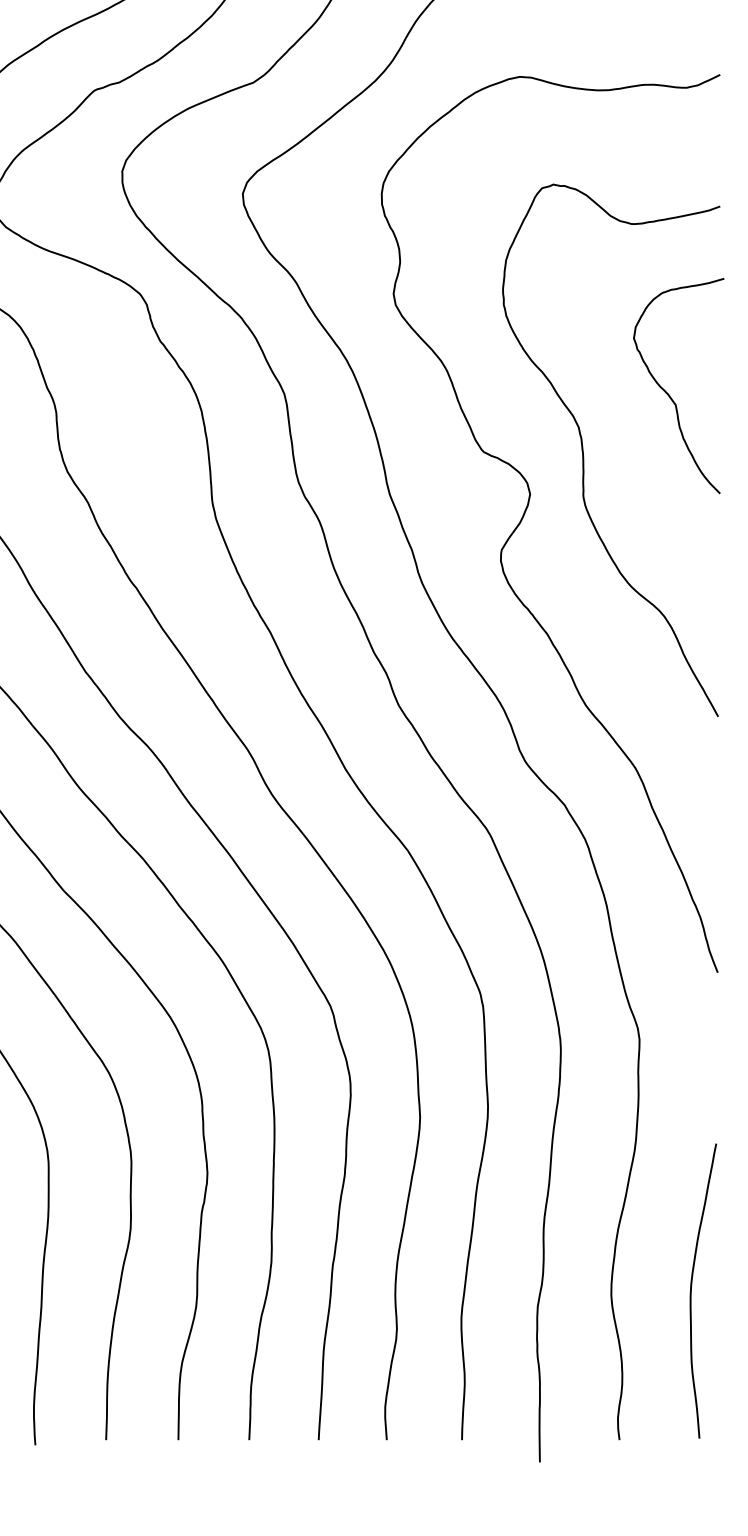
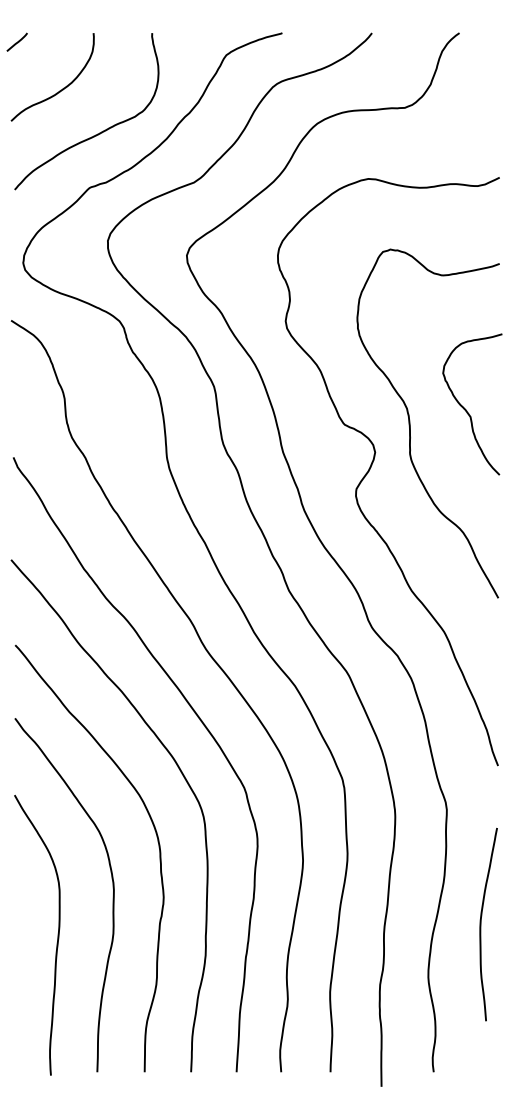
curve: (669, 393) -> (466, 409), moved
curve: (692, 1290) -> (481, 924), moved

